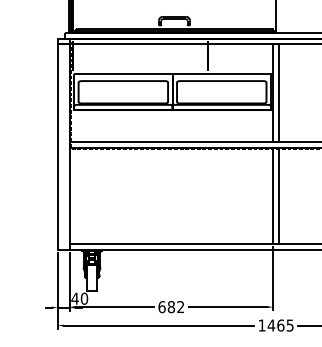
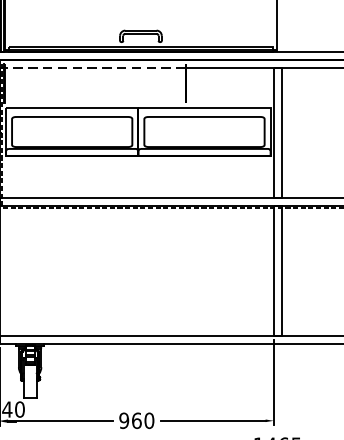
line: (139, 44) -> (93, 67), solid -> dashed
text: (171, 307) -> (136, 421), 682 -> 960

